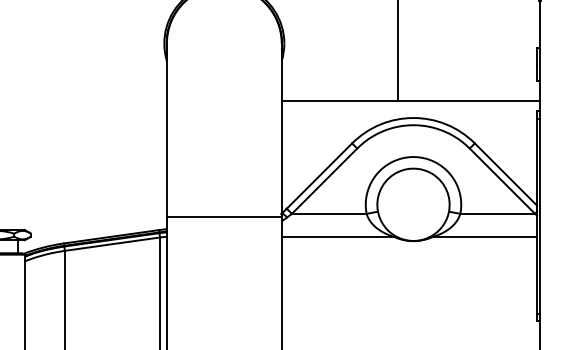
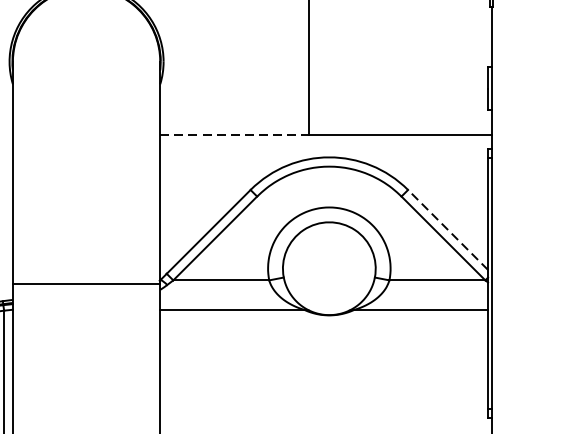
line: (340, 100) -> (235, 134), solid -> dashed
line: (505, 174) -> (447, 229), solid -> dashed

